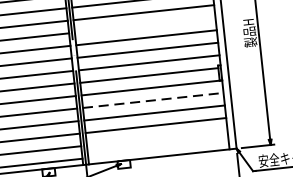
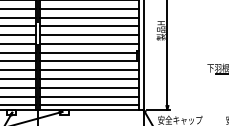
line: (145, 25) -> (89, 17), added
line: (153, 100) -> (89, 70), dashed -> solid
line: (157, 137) -> (89, 96), added
line: (158, 150) -> (89, 105), added

